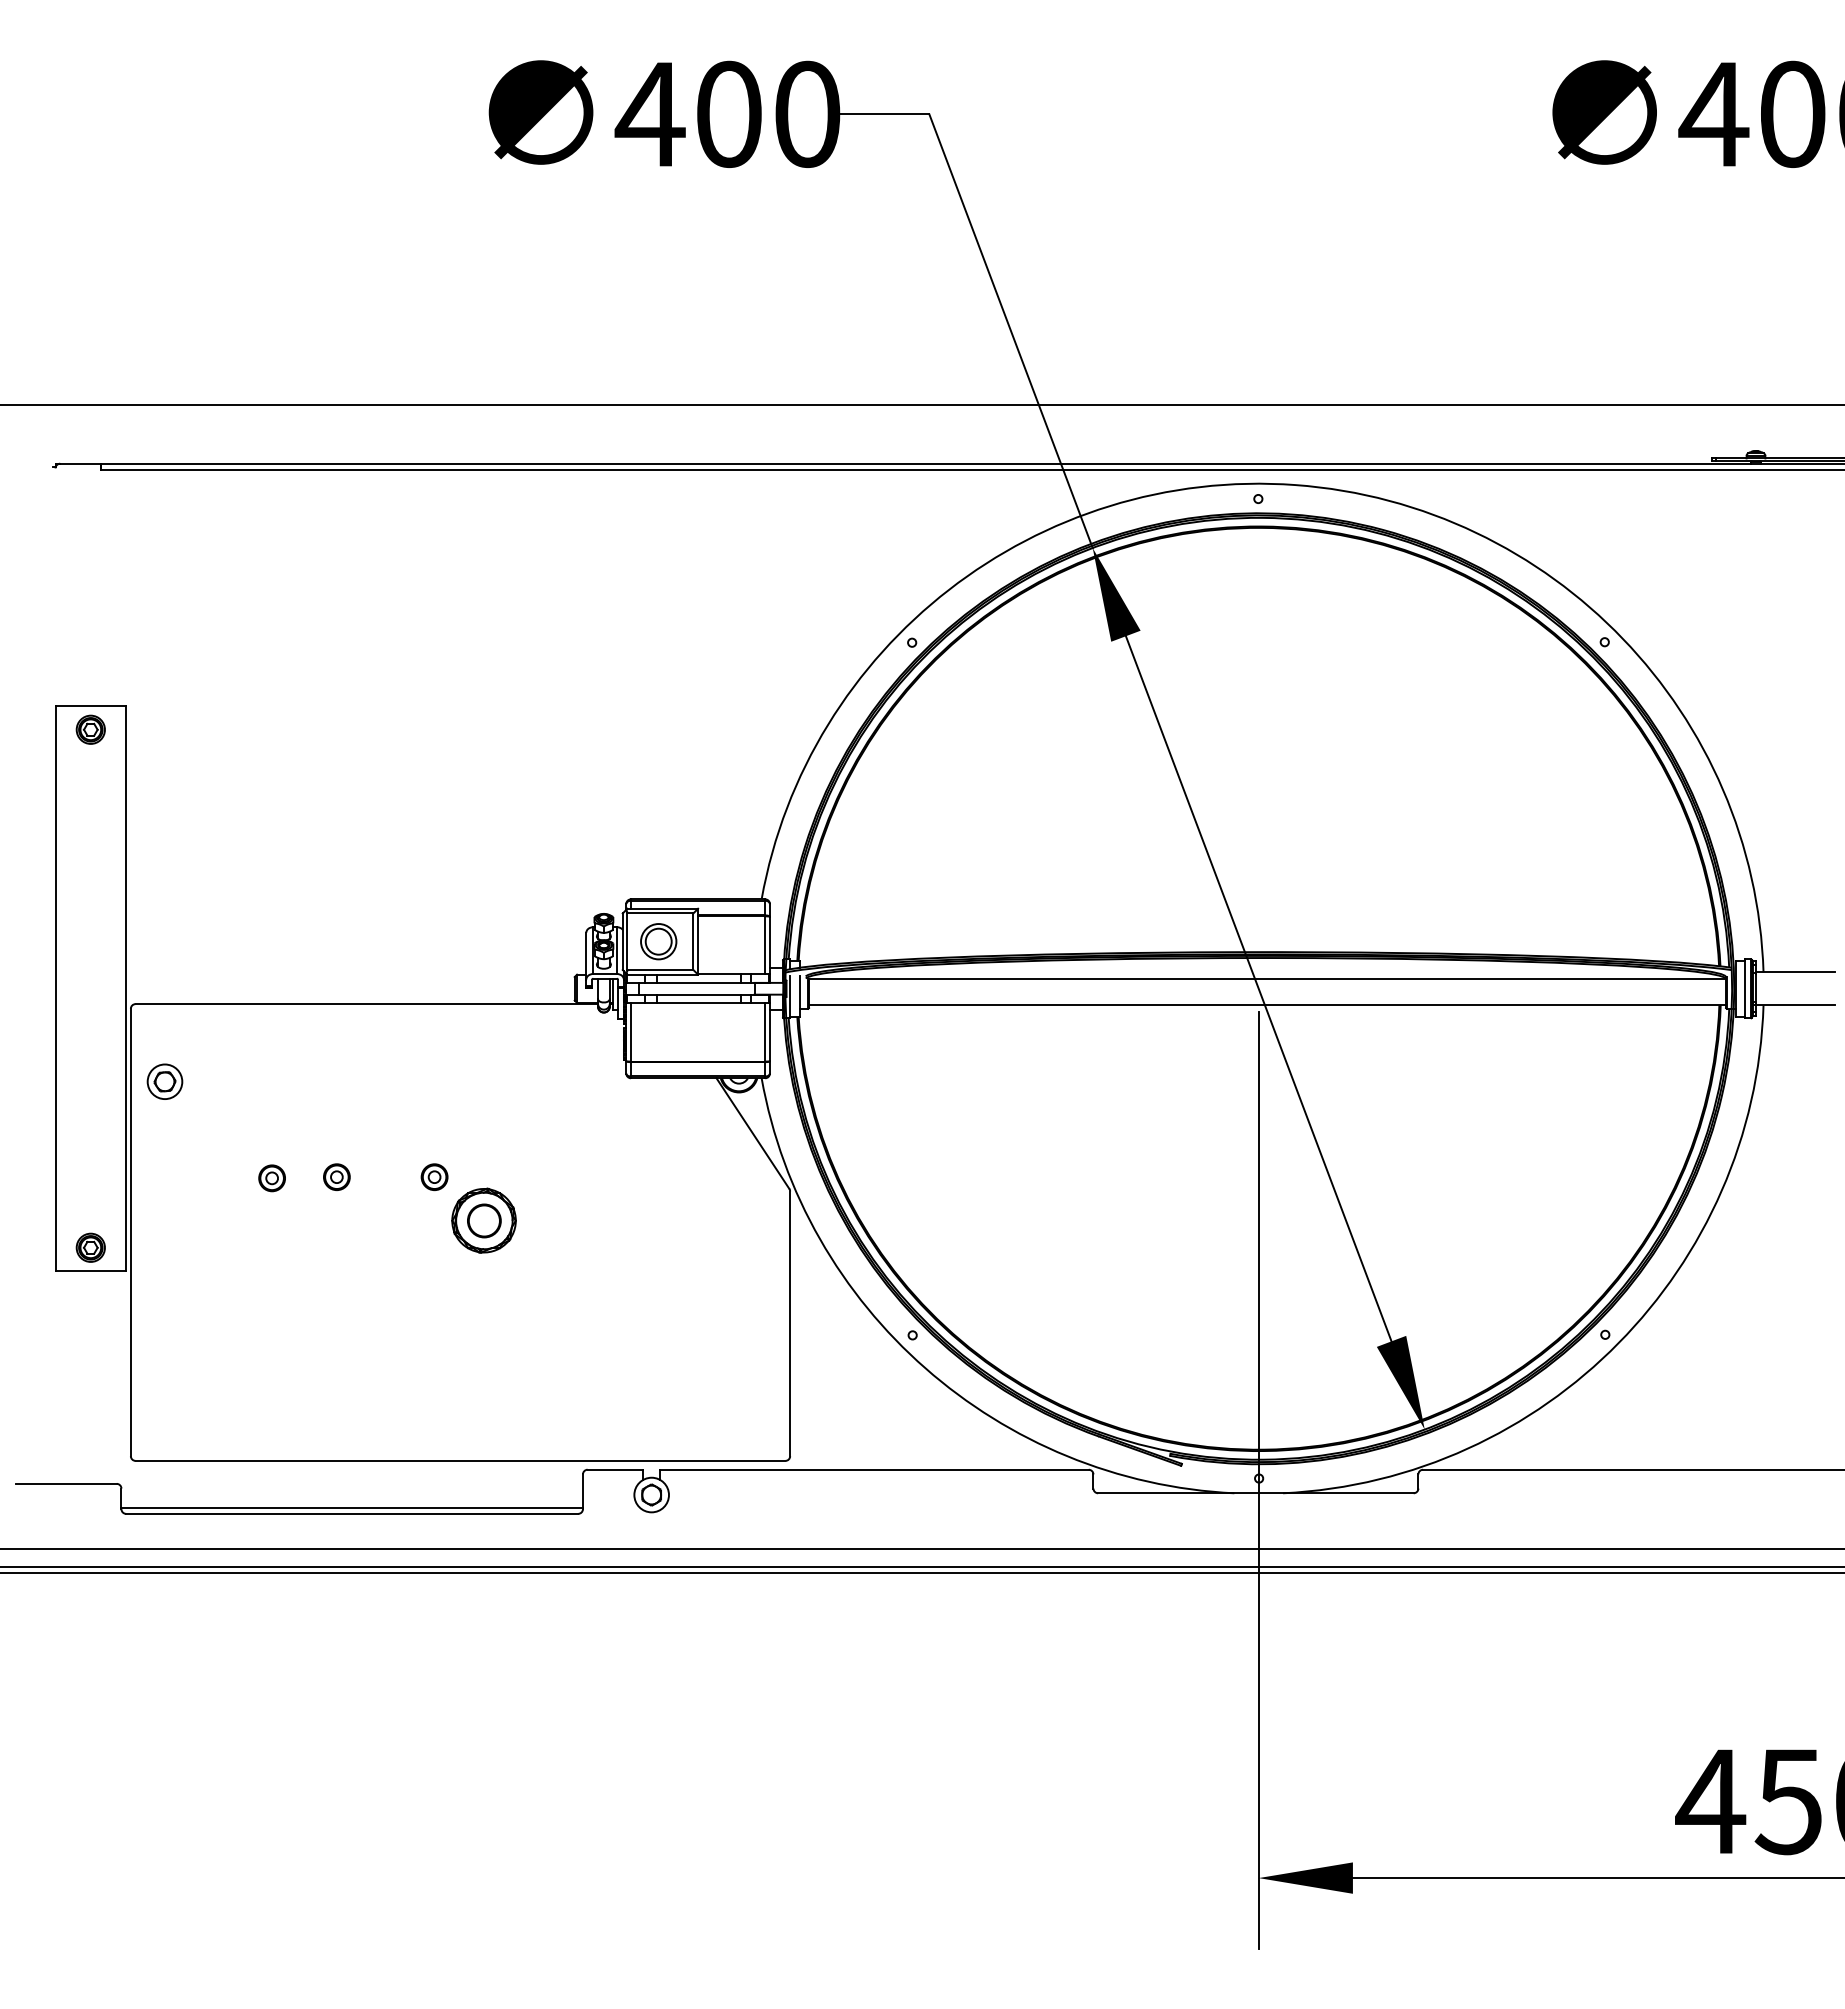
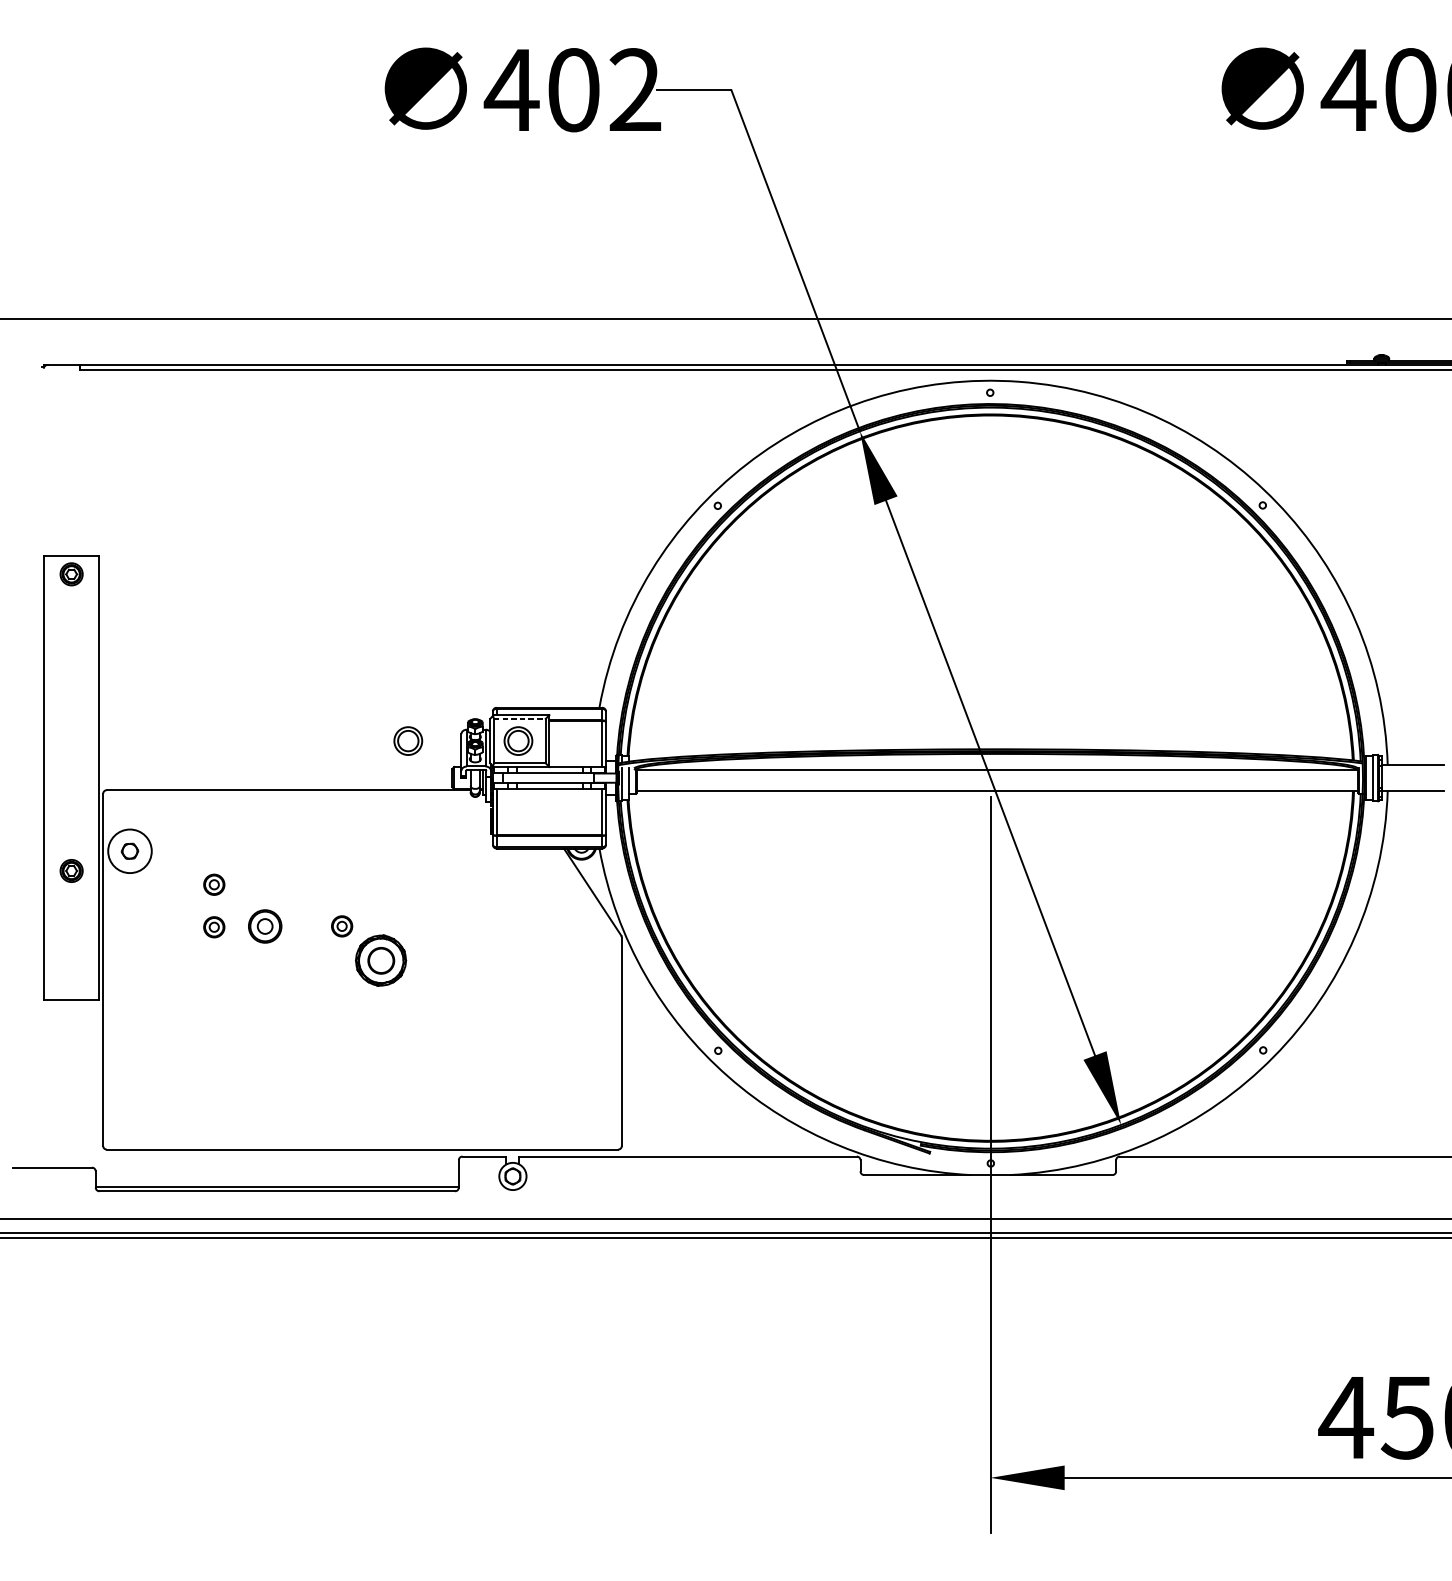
text: (807, 113) -> (635, 89), 400 -> 402
line: (660, 913) -> (519, 718), solid -> dashed
part: (518, 941) -> (408, 740), added
circle: (164, 1081) -> (129, 851), size x1.6
part: (271, 1124) -> (213, 884), added
part: (336, 1176) -> (264, 925), size x1.6
part: (90, 1247) -> (71, 870), moved

